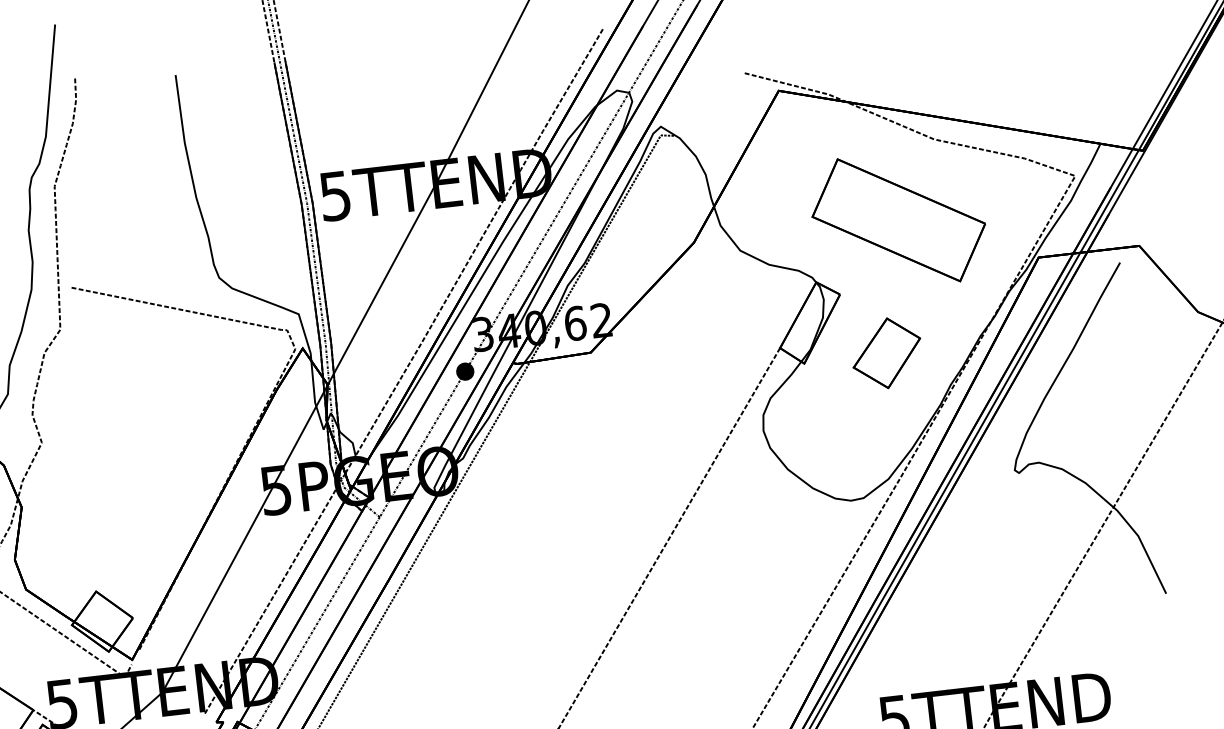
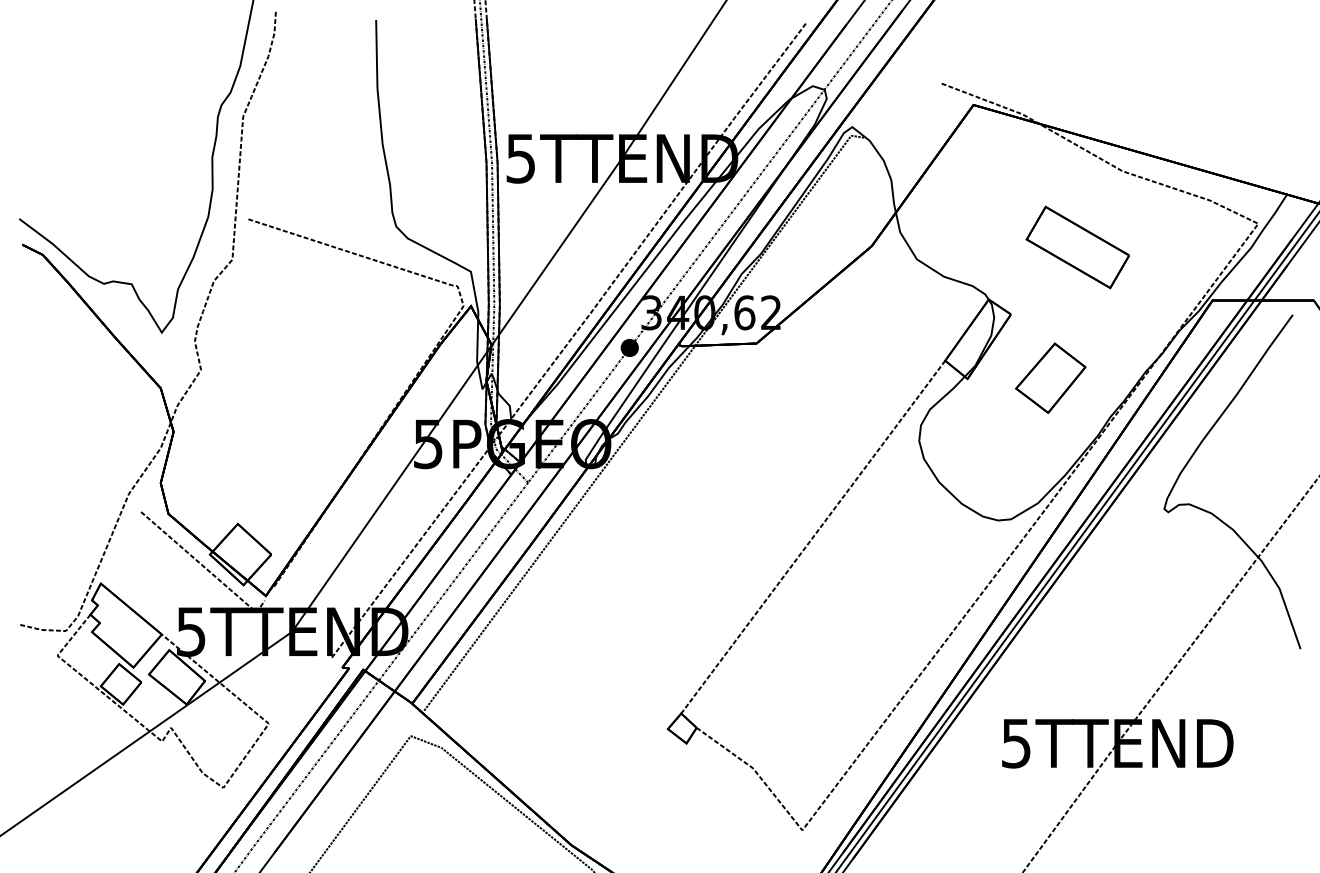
part: (898, 220) -> (1077, 247), size x0.6

